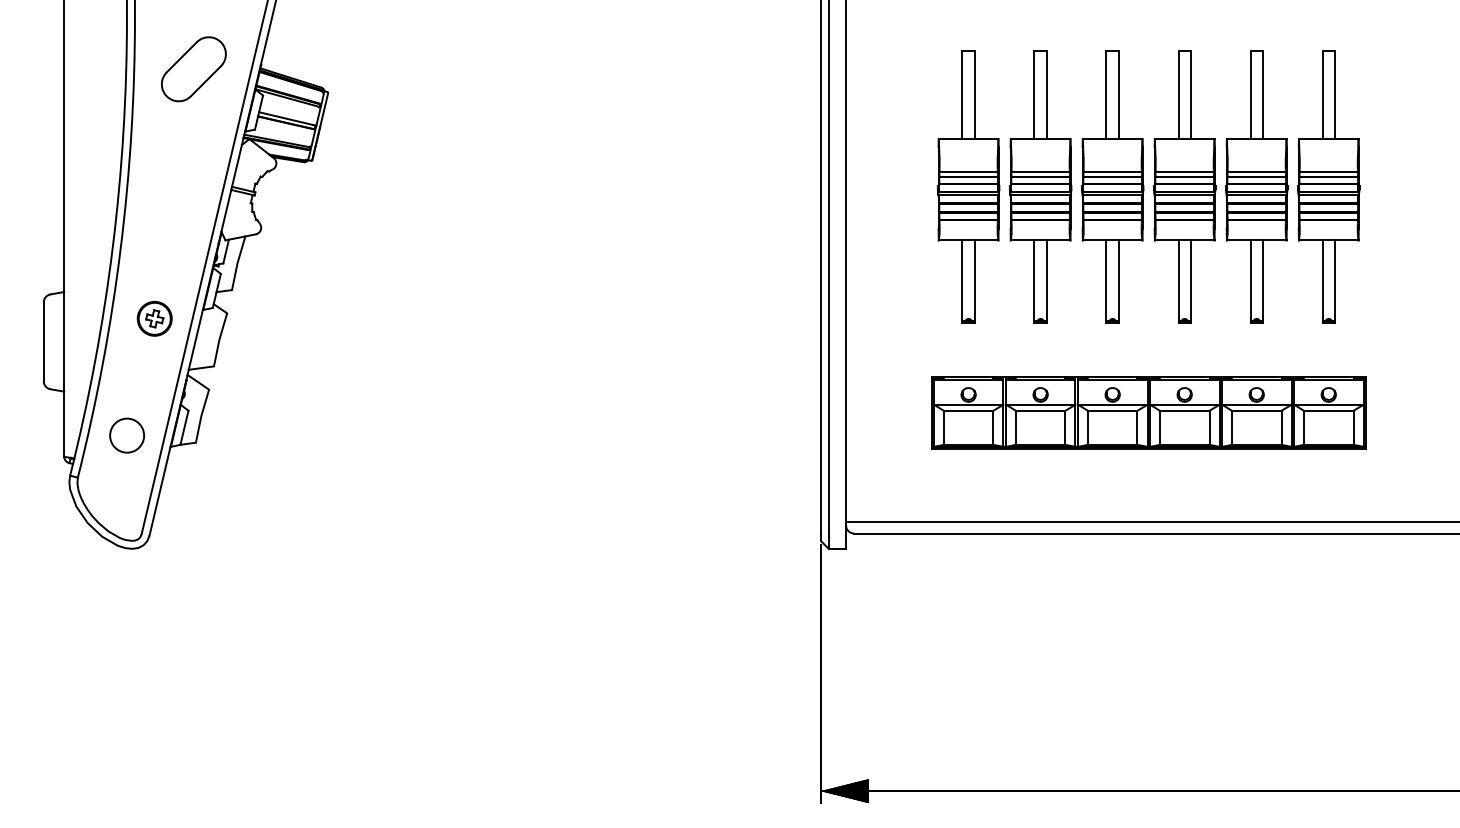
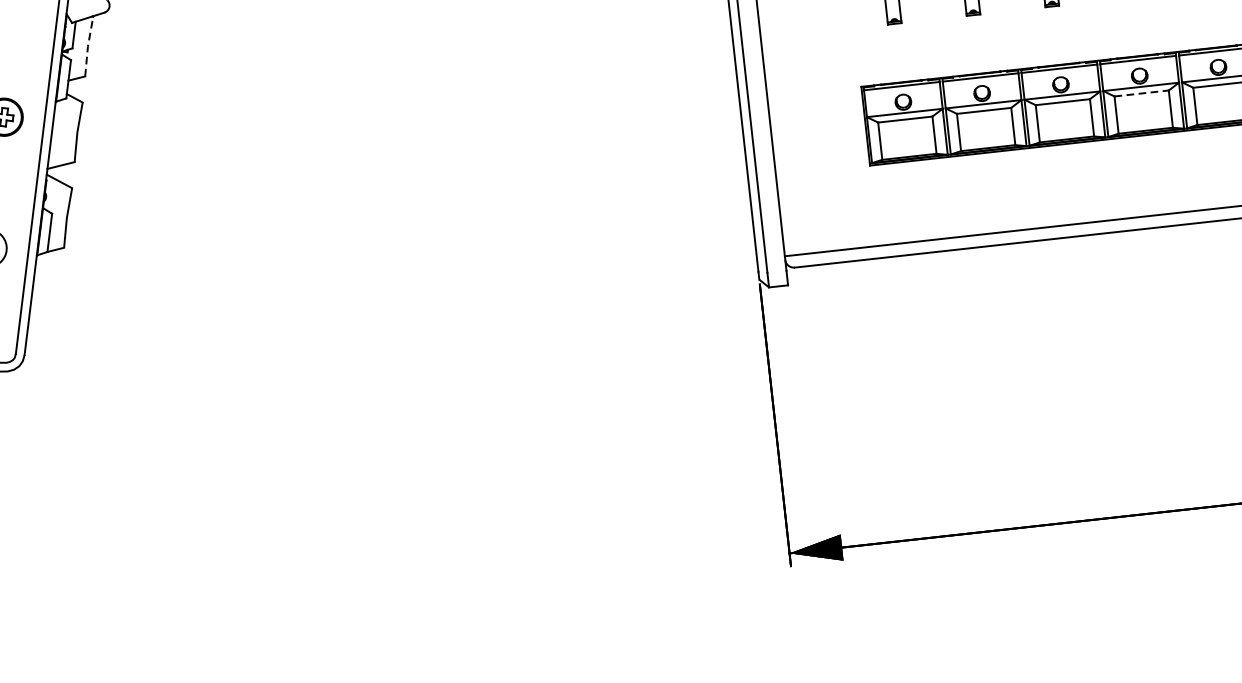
line: (237, 263) -> (87, 46), solid -> dashed
line: (1184, 410) -> (1141, 93), solid -> dashed

